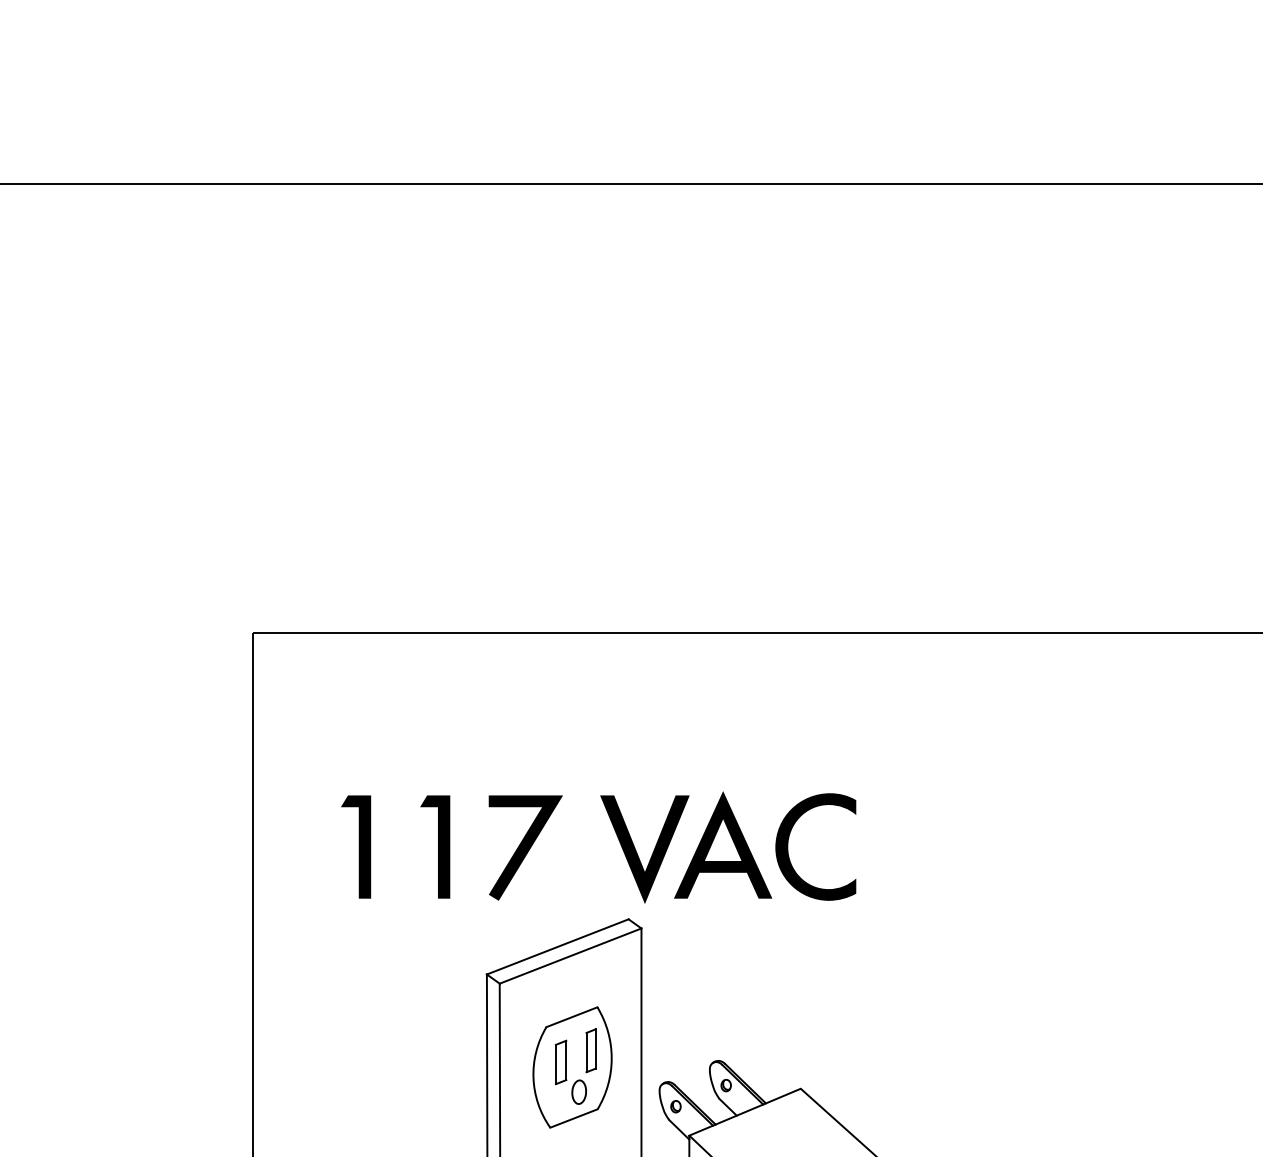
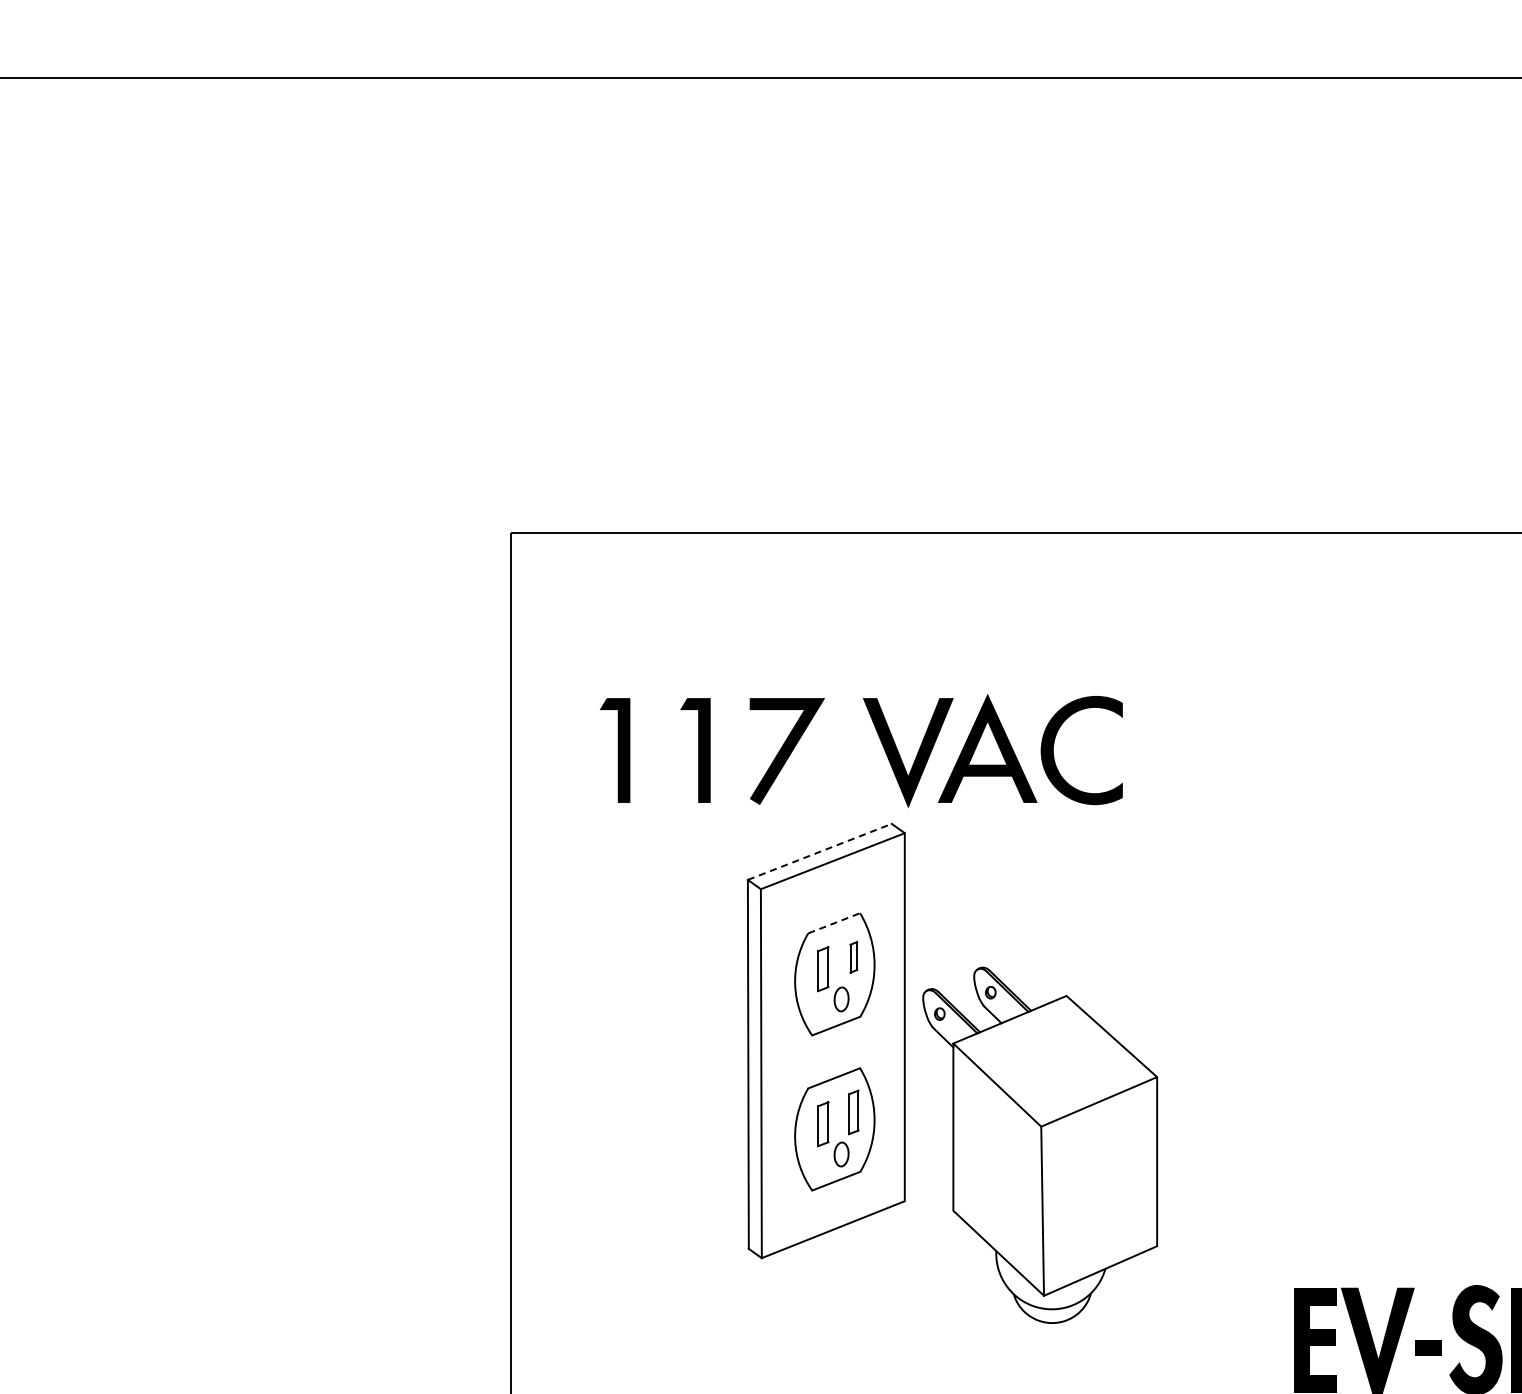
line: (558, 946) -> (820, 851), solid -> dashed
line: (572, 1017) -> (834, 923), solid -> dashed
part: (590, 1050) -> (853, 957), size x0.7

